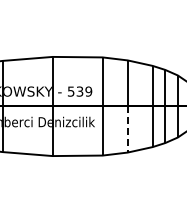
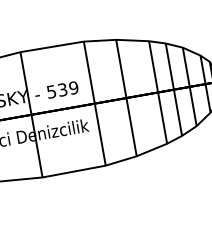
line: (127, 130) -> (131, 128), dashed -> solid

